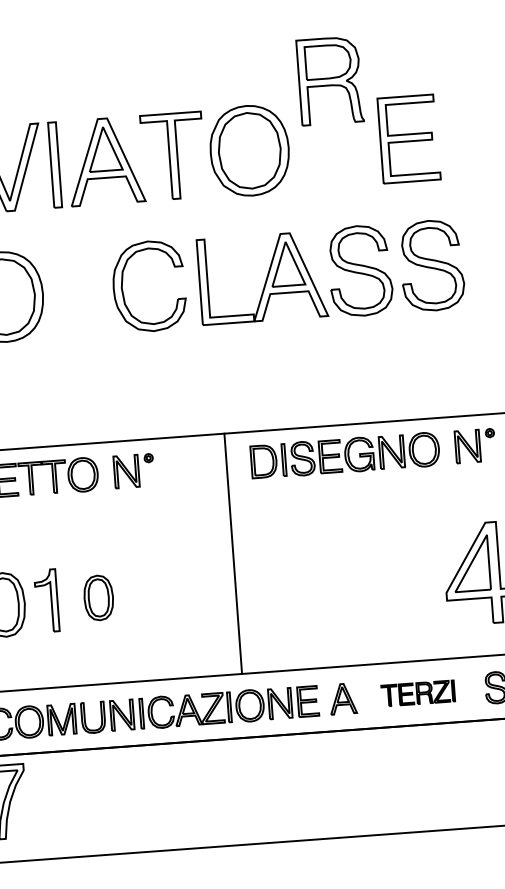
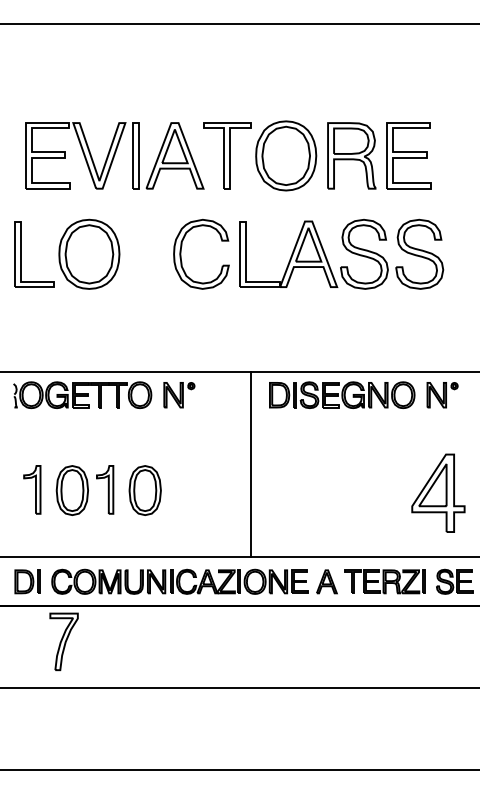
part: (329, 80) -> (351, 155), moved
part: (97, 597) -> (144, 490), size x1.43
part: (417, 693) -> (384, 581), size x1.43

